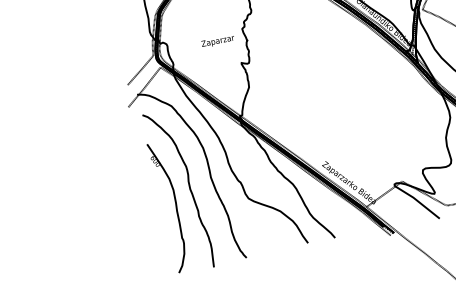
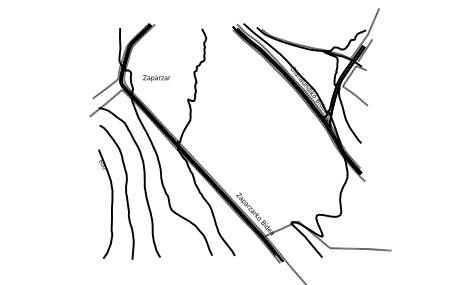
text: (217, 41) -> (156, 78), moved

